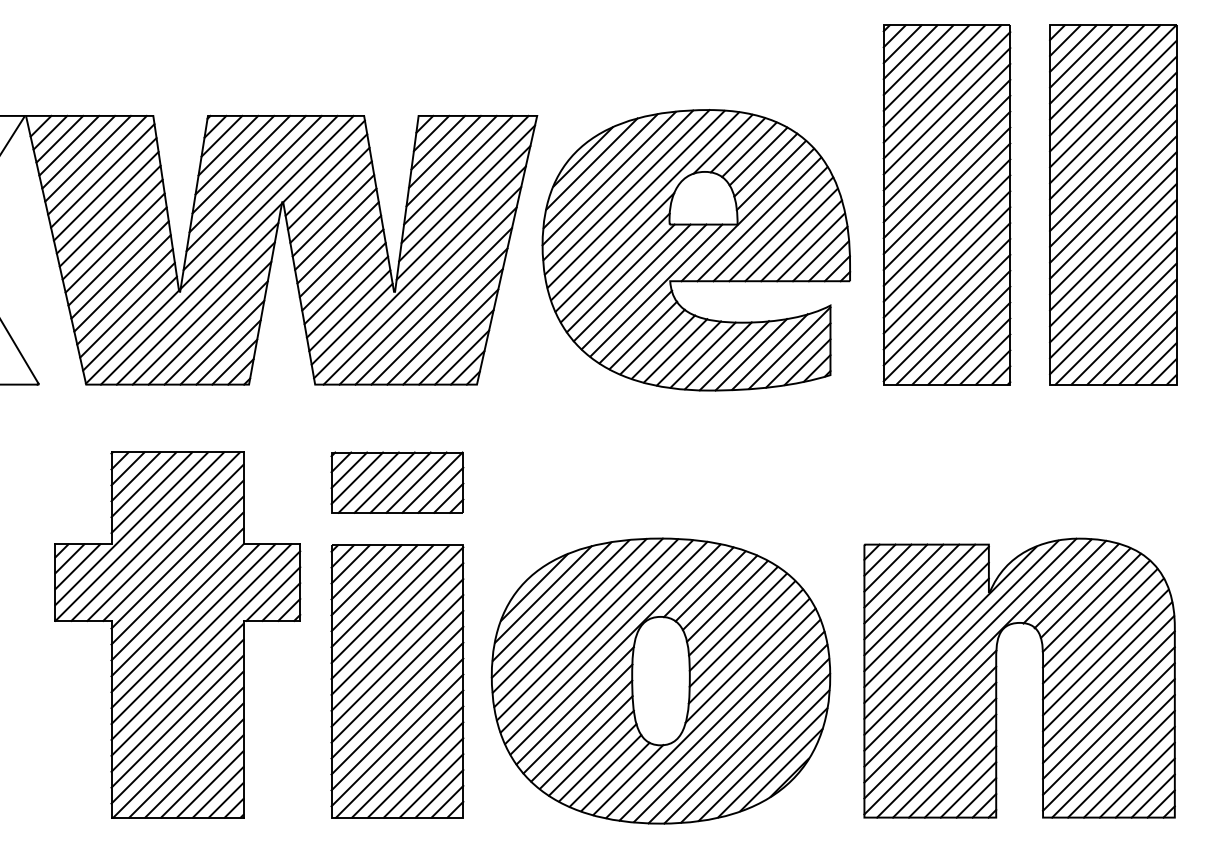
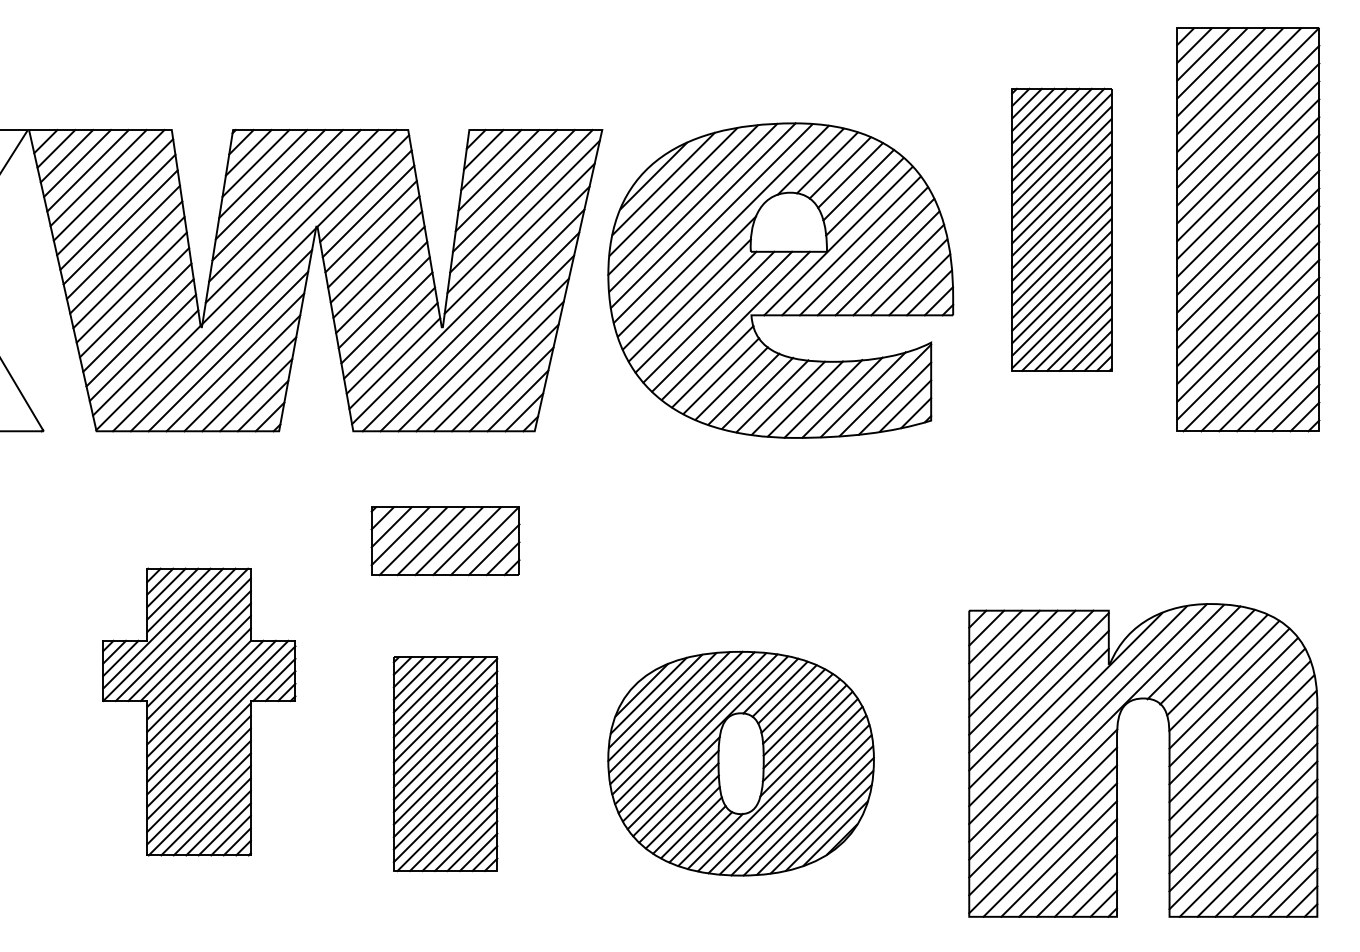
part: (946, 204) -> (1061, 229), size x0.7
part: (177, 634) -> (198, 711), size x0.7
part: (660, 680) -> (740, 763), size x0.7
part: (397, 681) -> (445, 764), size x0.7

